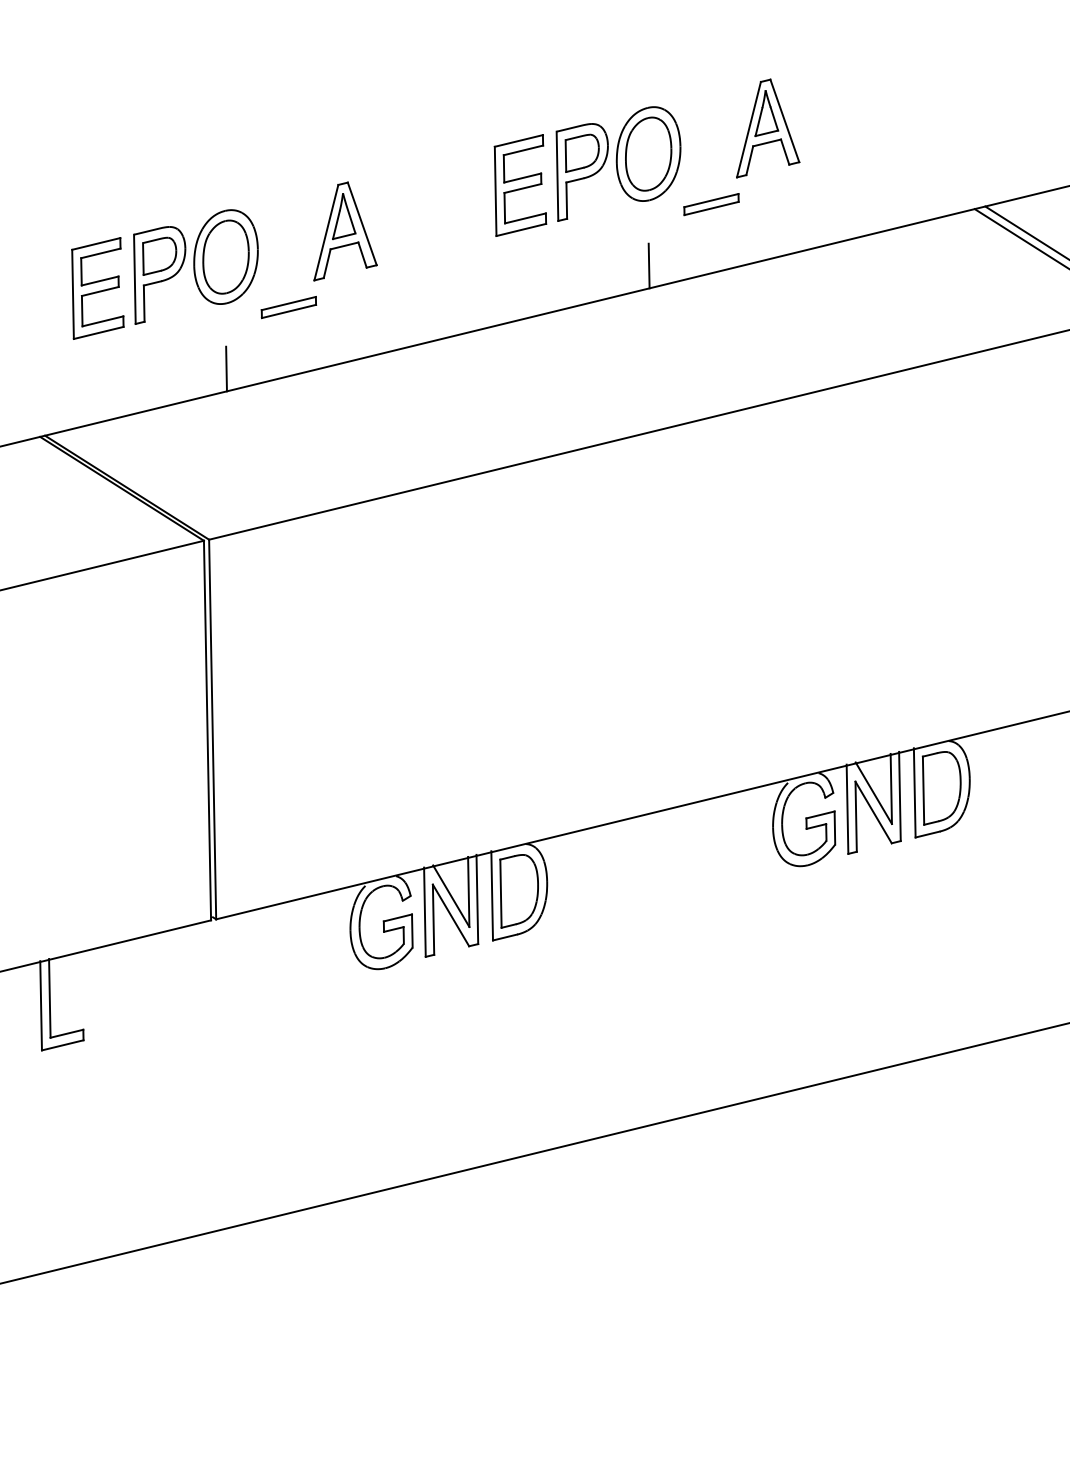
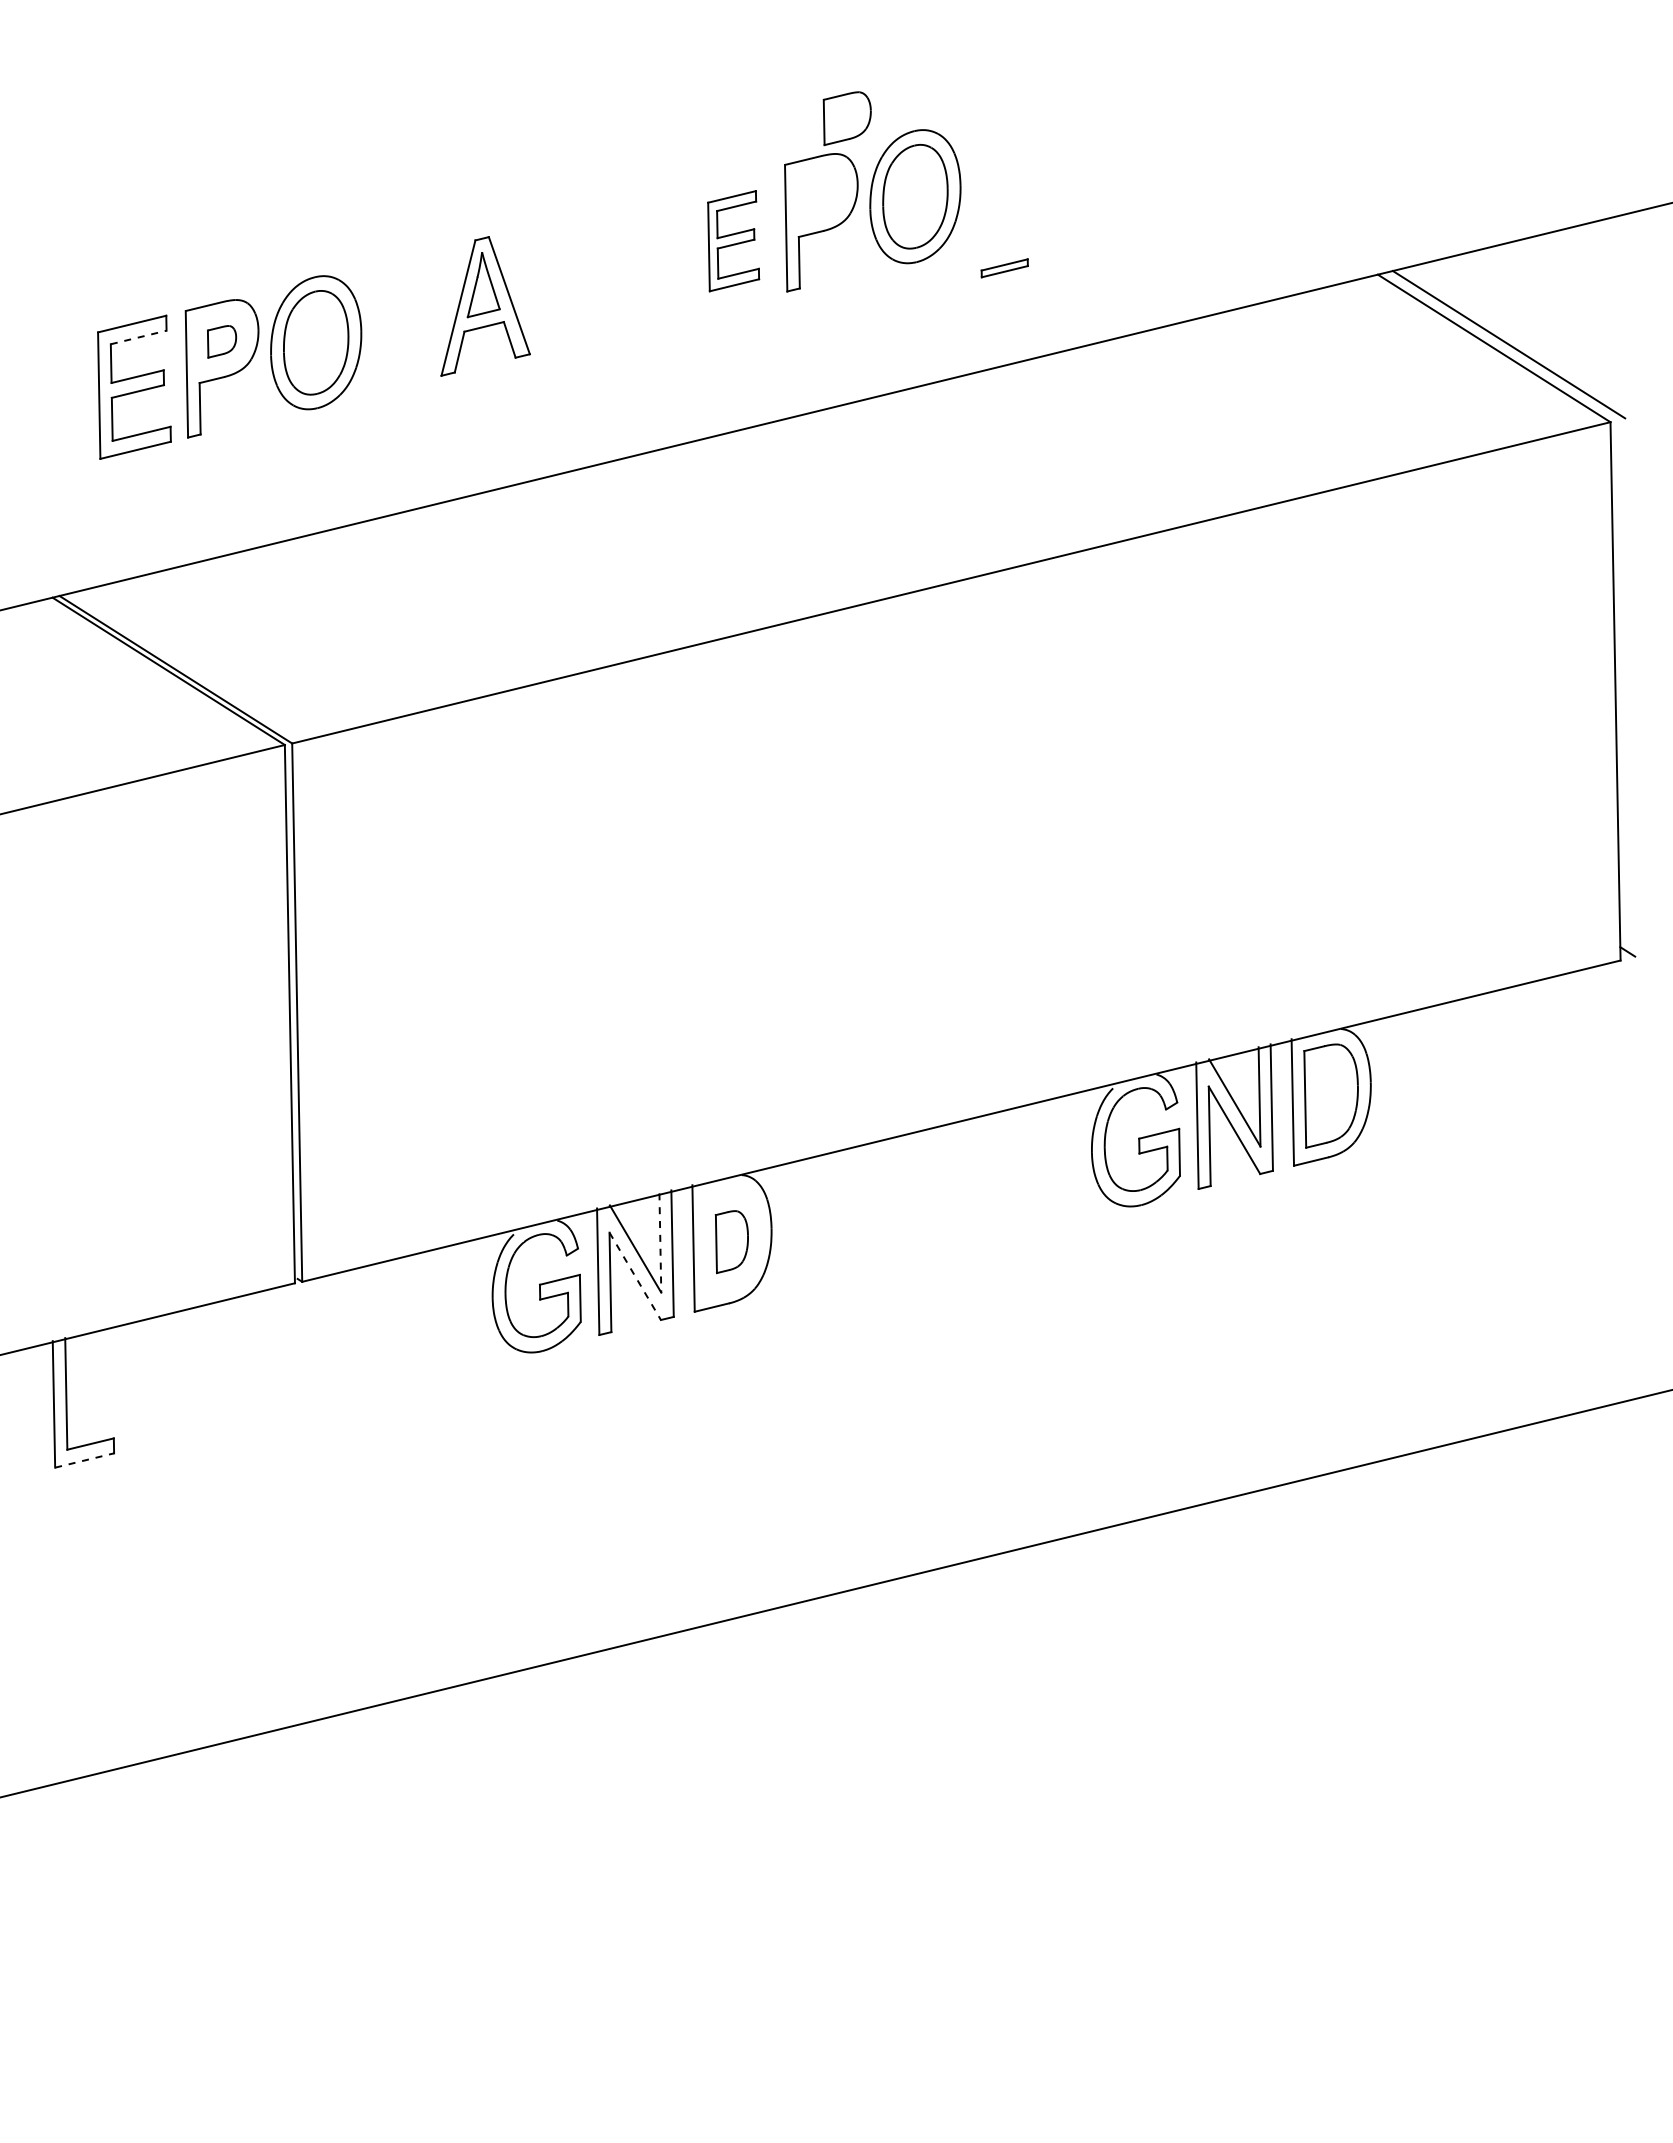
part: (767, 128) -> (1084, 160), removed
part: (581, 153) -> (846, 118), moved
part: (520, 185) -> (733, 240), size x0.7
part: (711, 204) -> (1004, 268), size x0.6
line: (100, 253) -> (138, 337), solid -> dashed
part: (159, 256) -> (221, 341), size x0.6
line: (648, 266) -> (915, 355), removed
part: (288, 307) -> (404, 414), removed
line: (226, 369) -> (316, 501), removed
part: (518, 890) -> (731, 1241), size x0.6
line: (468, 892) -> (660, 1243), solid -> dashed
line: (451, 915) -> (635, 1276), solid -> dashed
line: (63, 1045) -> (85, 1460), solid -> dashed

